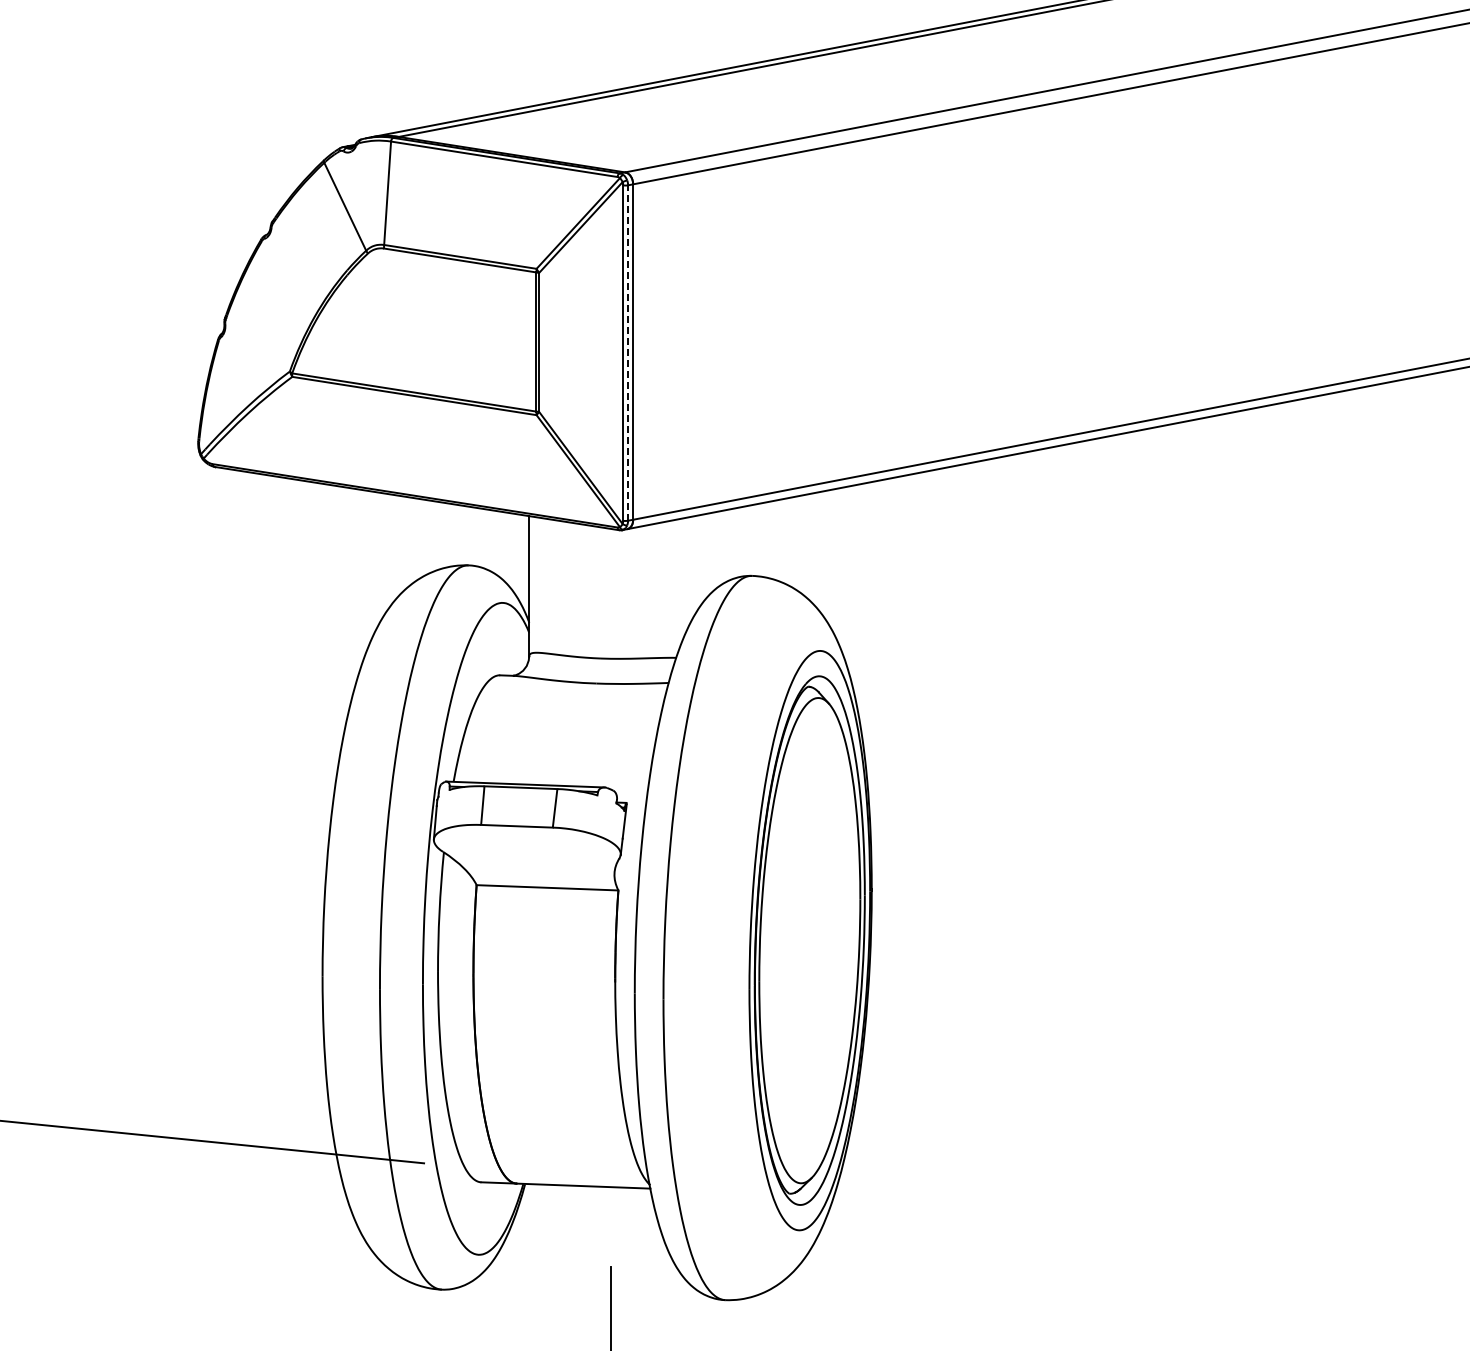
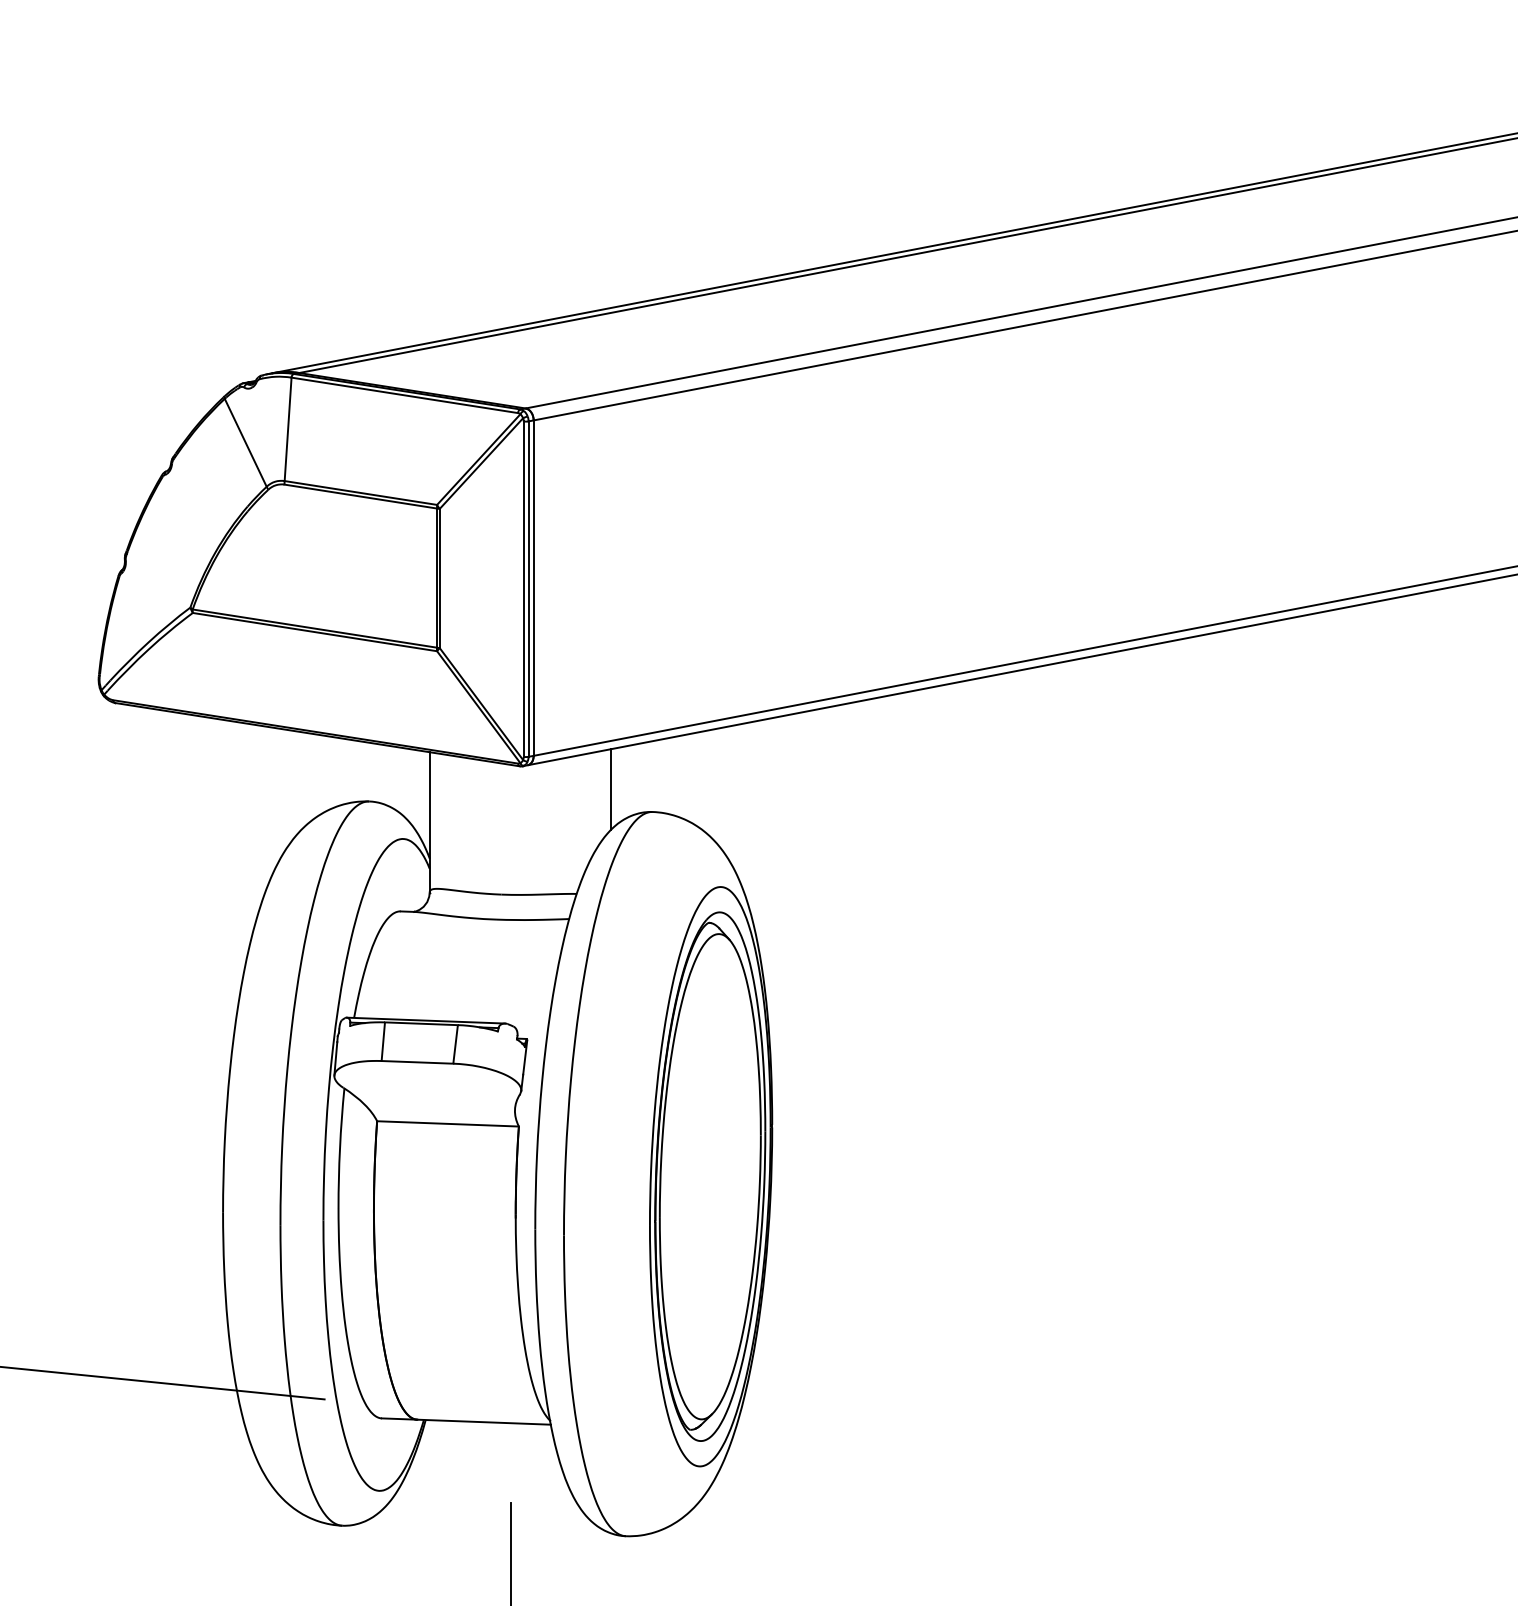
line: (628, 353) -> (528, 589), dashed -> solid
line: (710, 553) -> (610, 789), added

